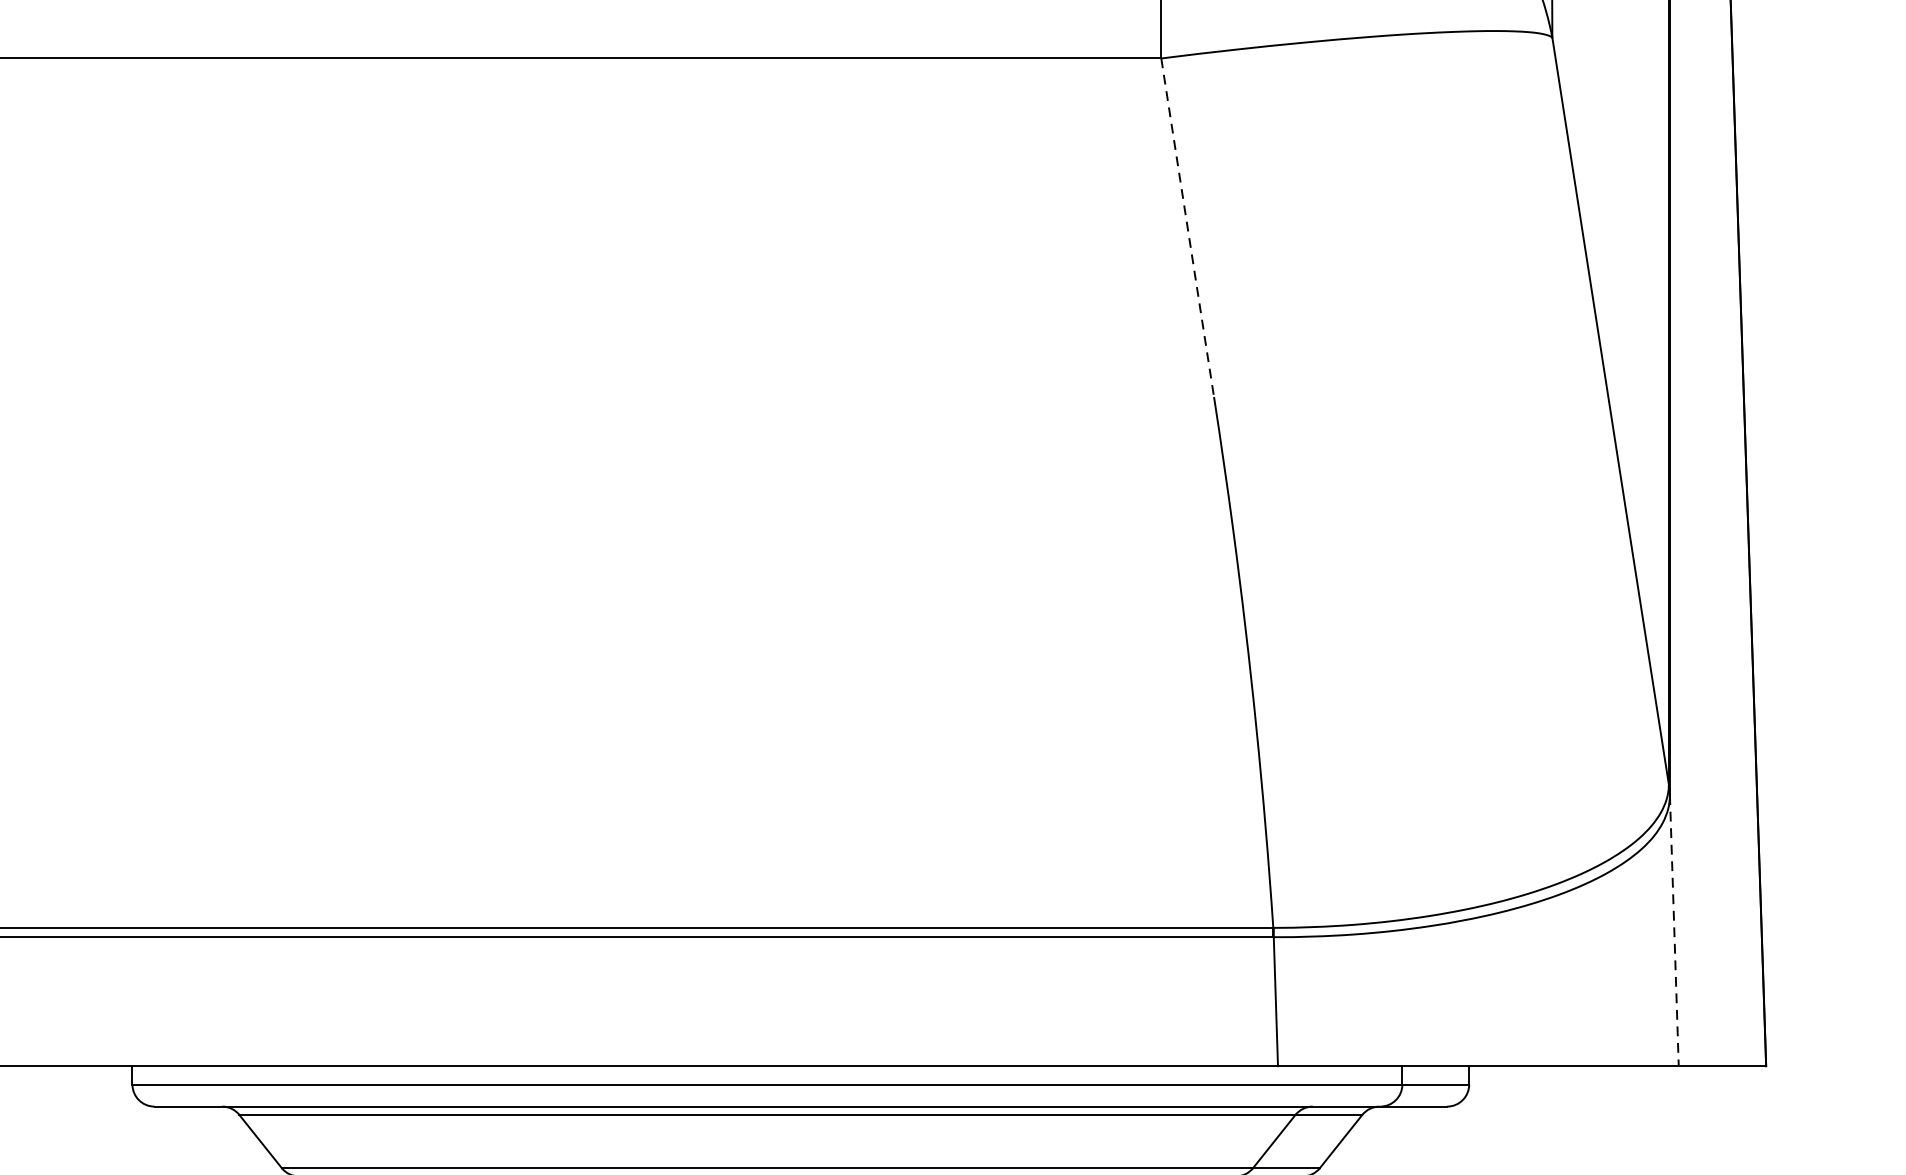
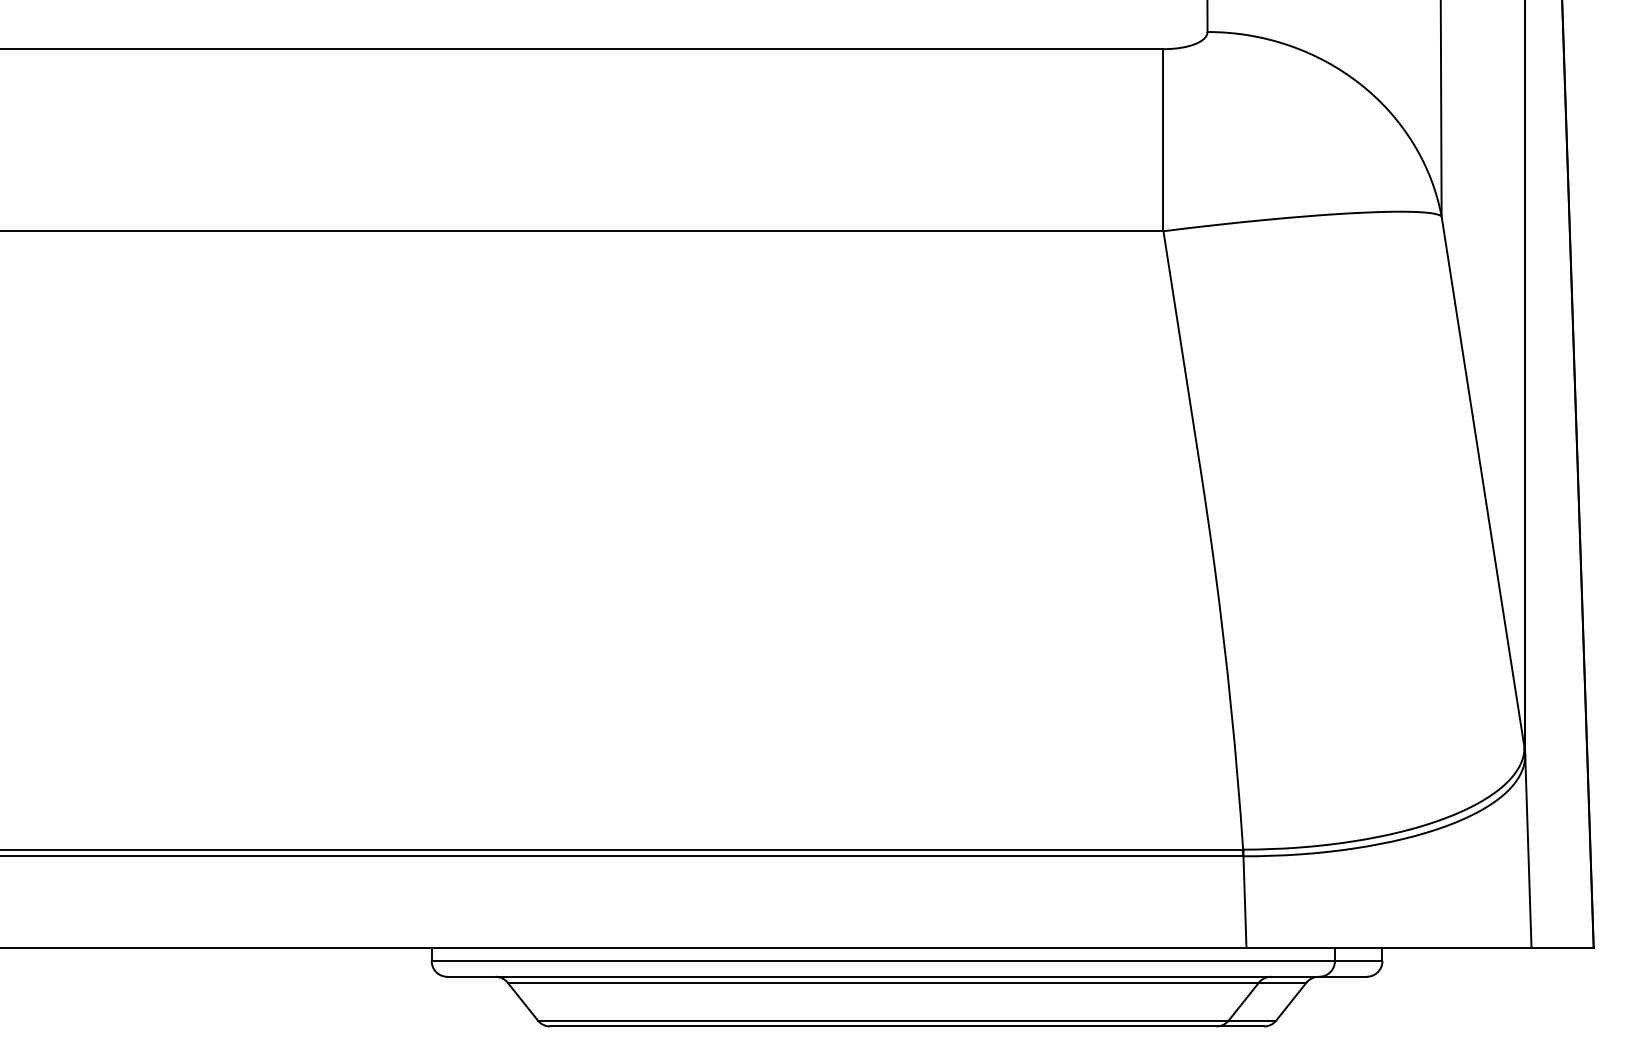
line: (1188, 227) -> (1182, 351), dashed -> solid
line: (1674, 931) -> (1528, 852), dashed -> solid

